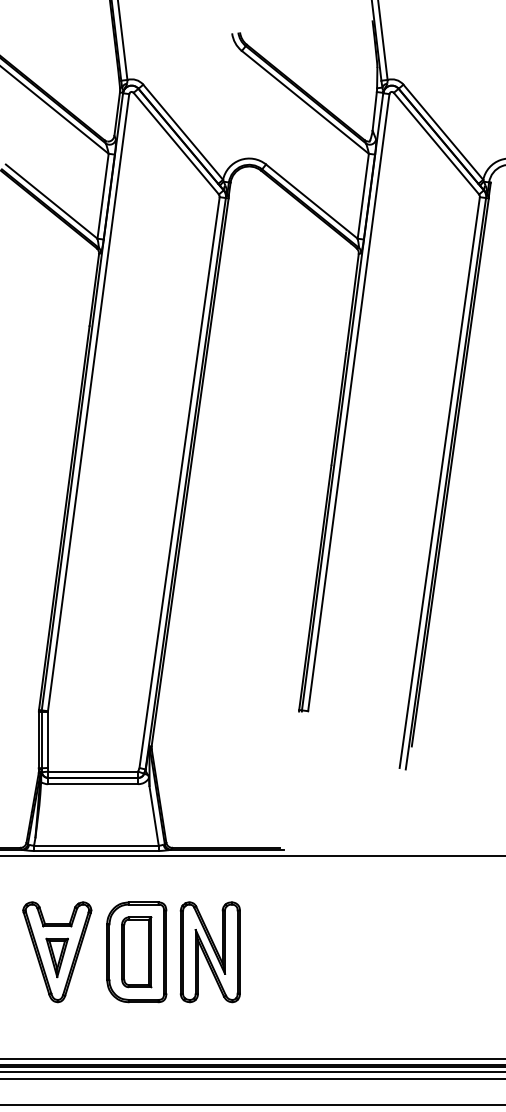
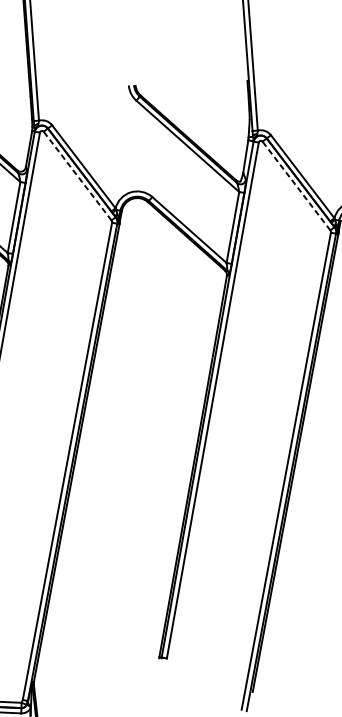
line: (175, 143) -> (76, 175), solid -> dashed
line: (436, 143) -> (296, 185), solid -> dashed

